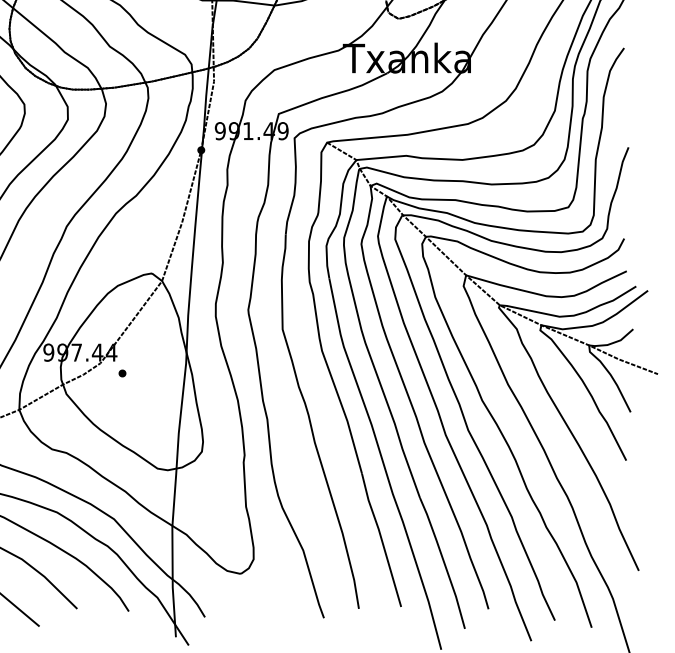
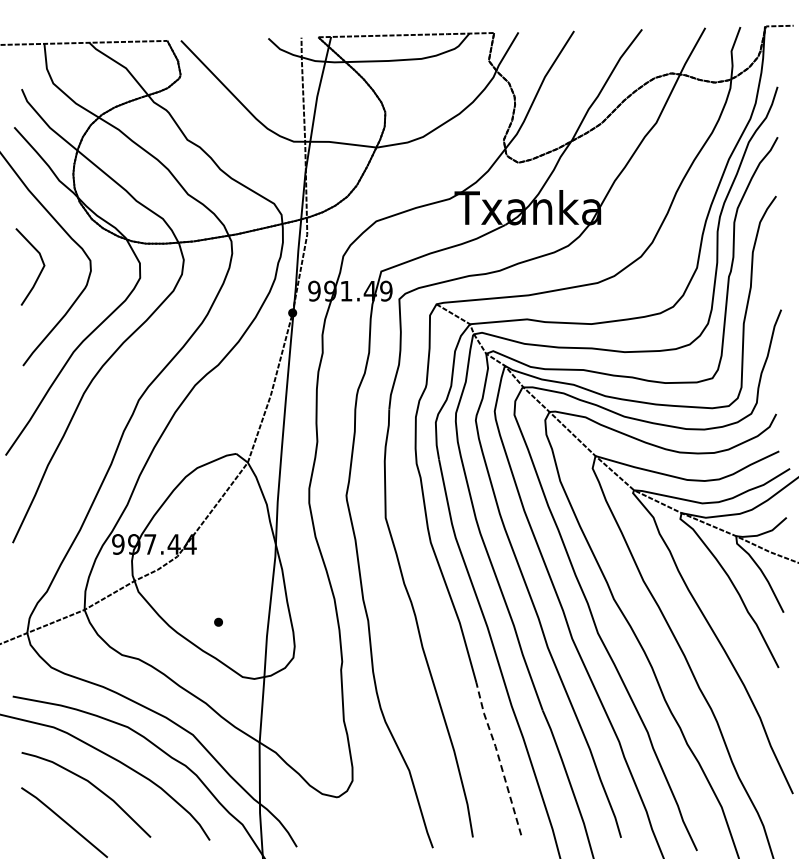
part: (122, 372) -> (218, 621), moved
line: (381, 538) -> (498, 756), solid -> dashed

